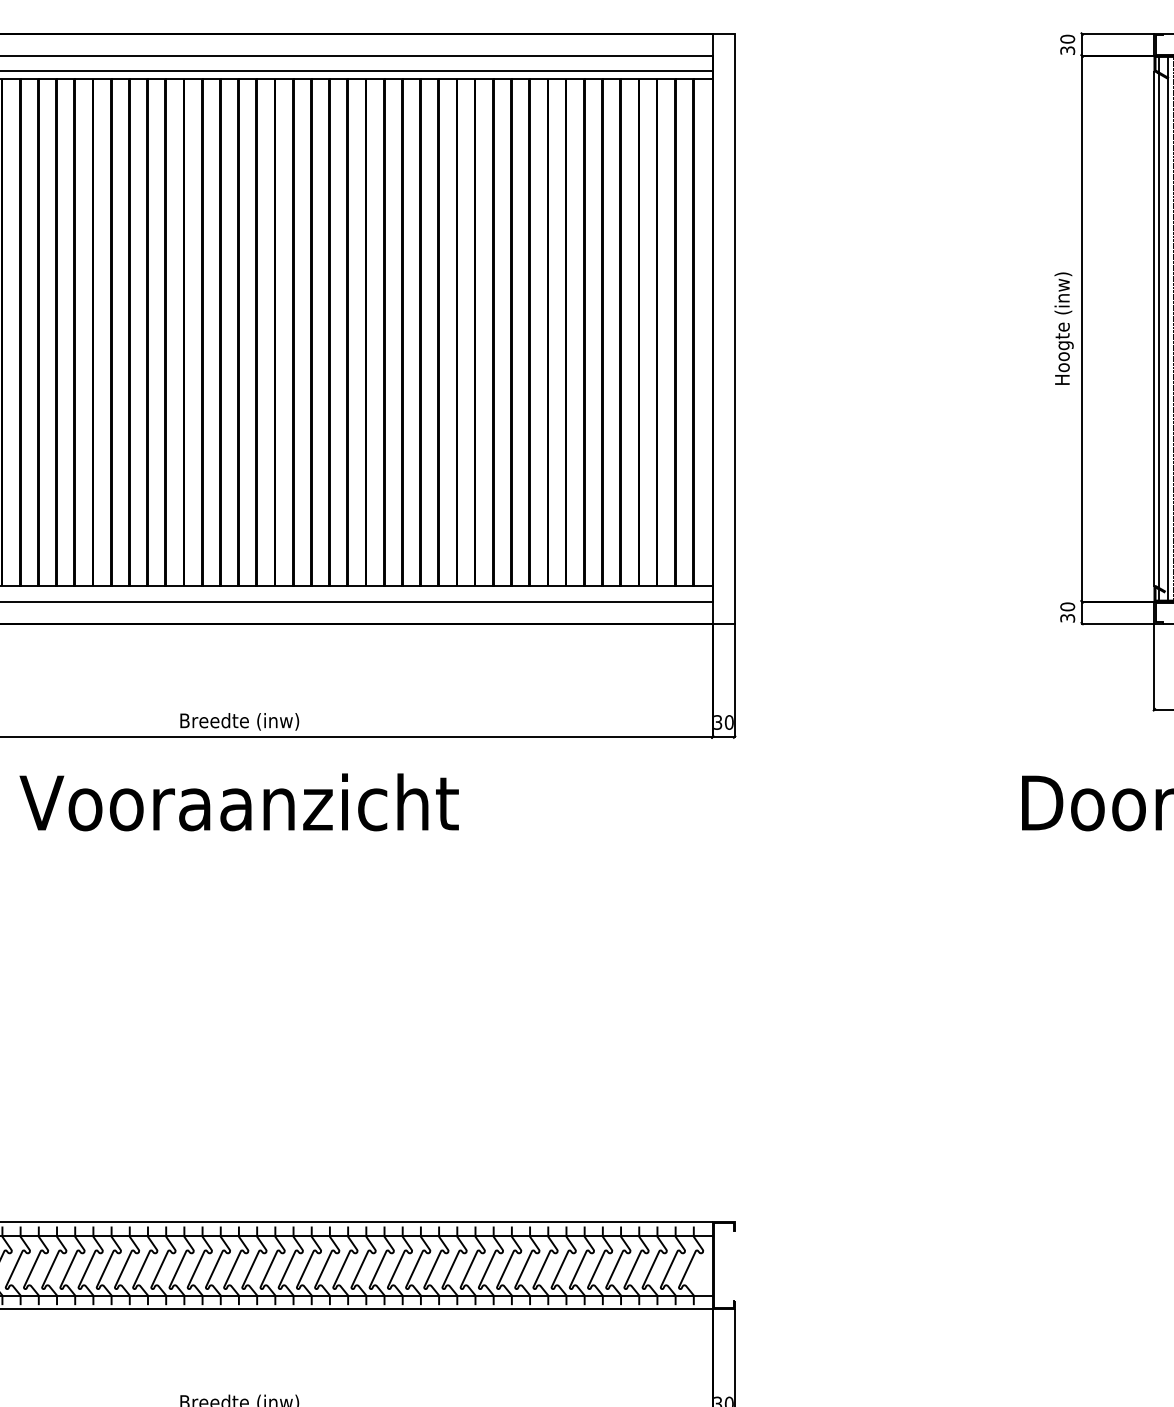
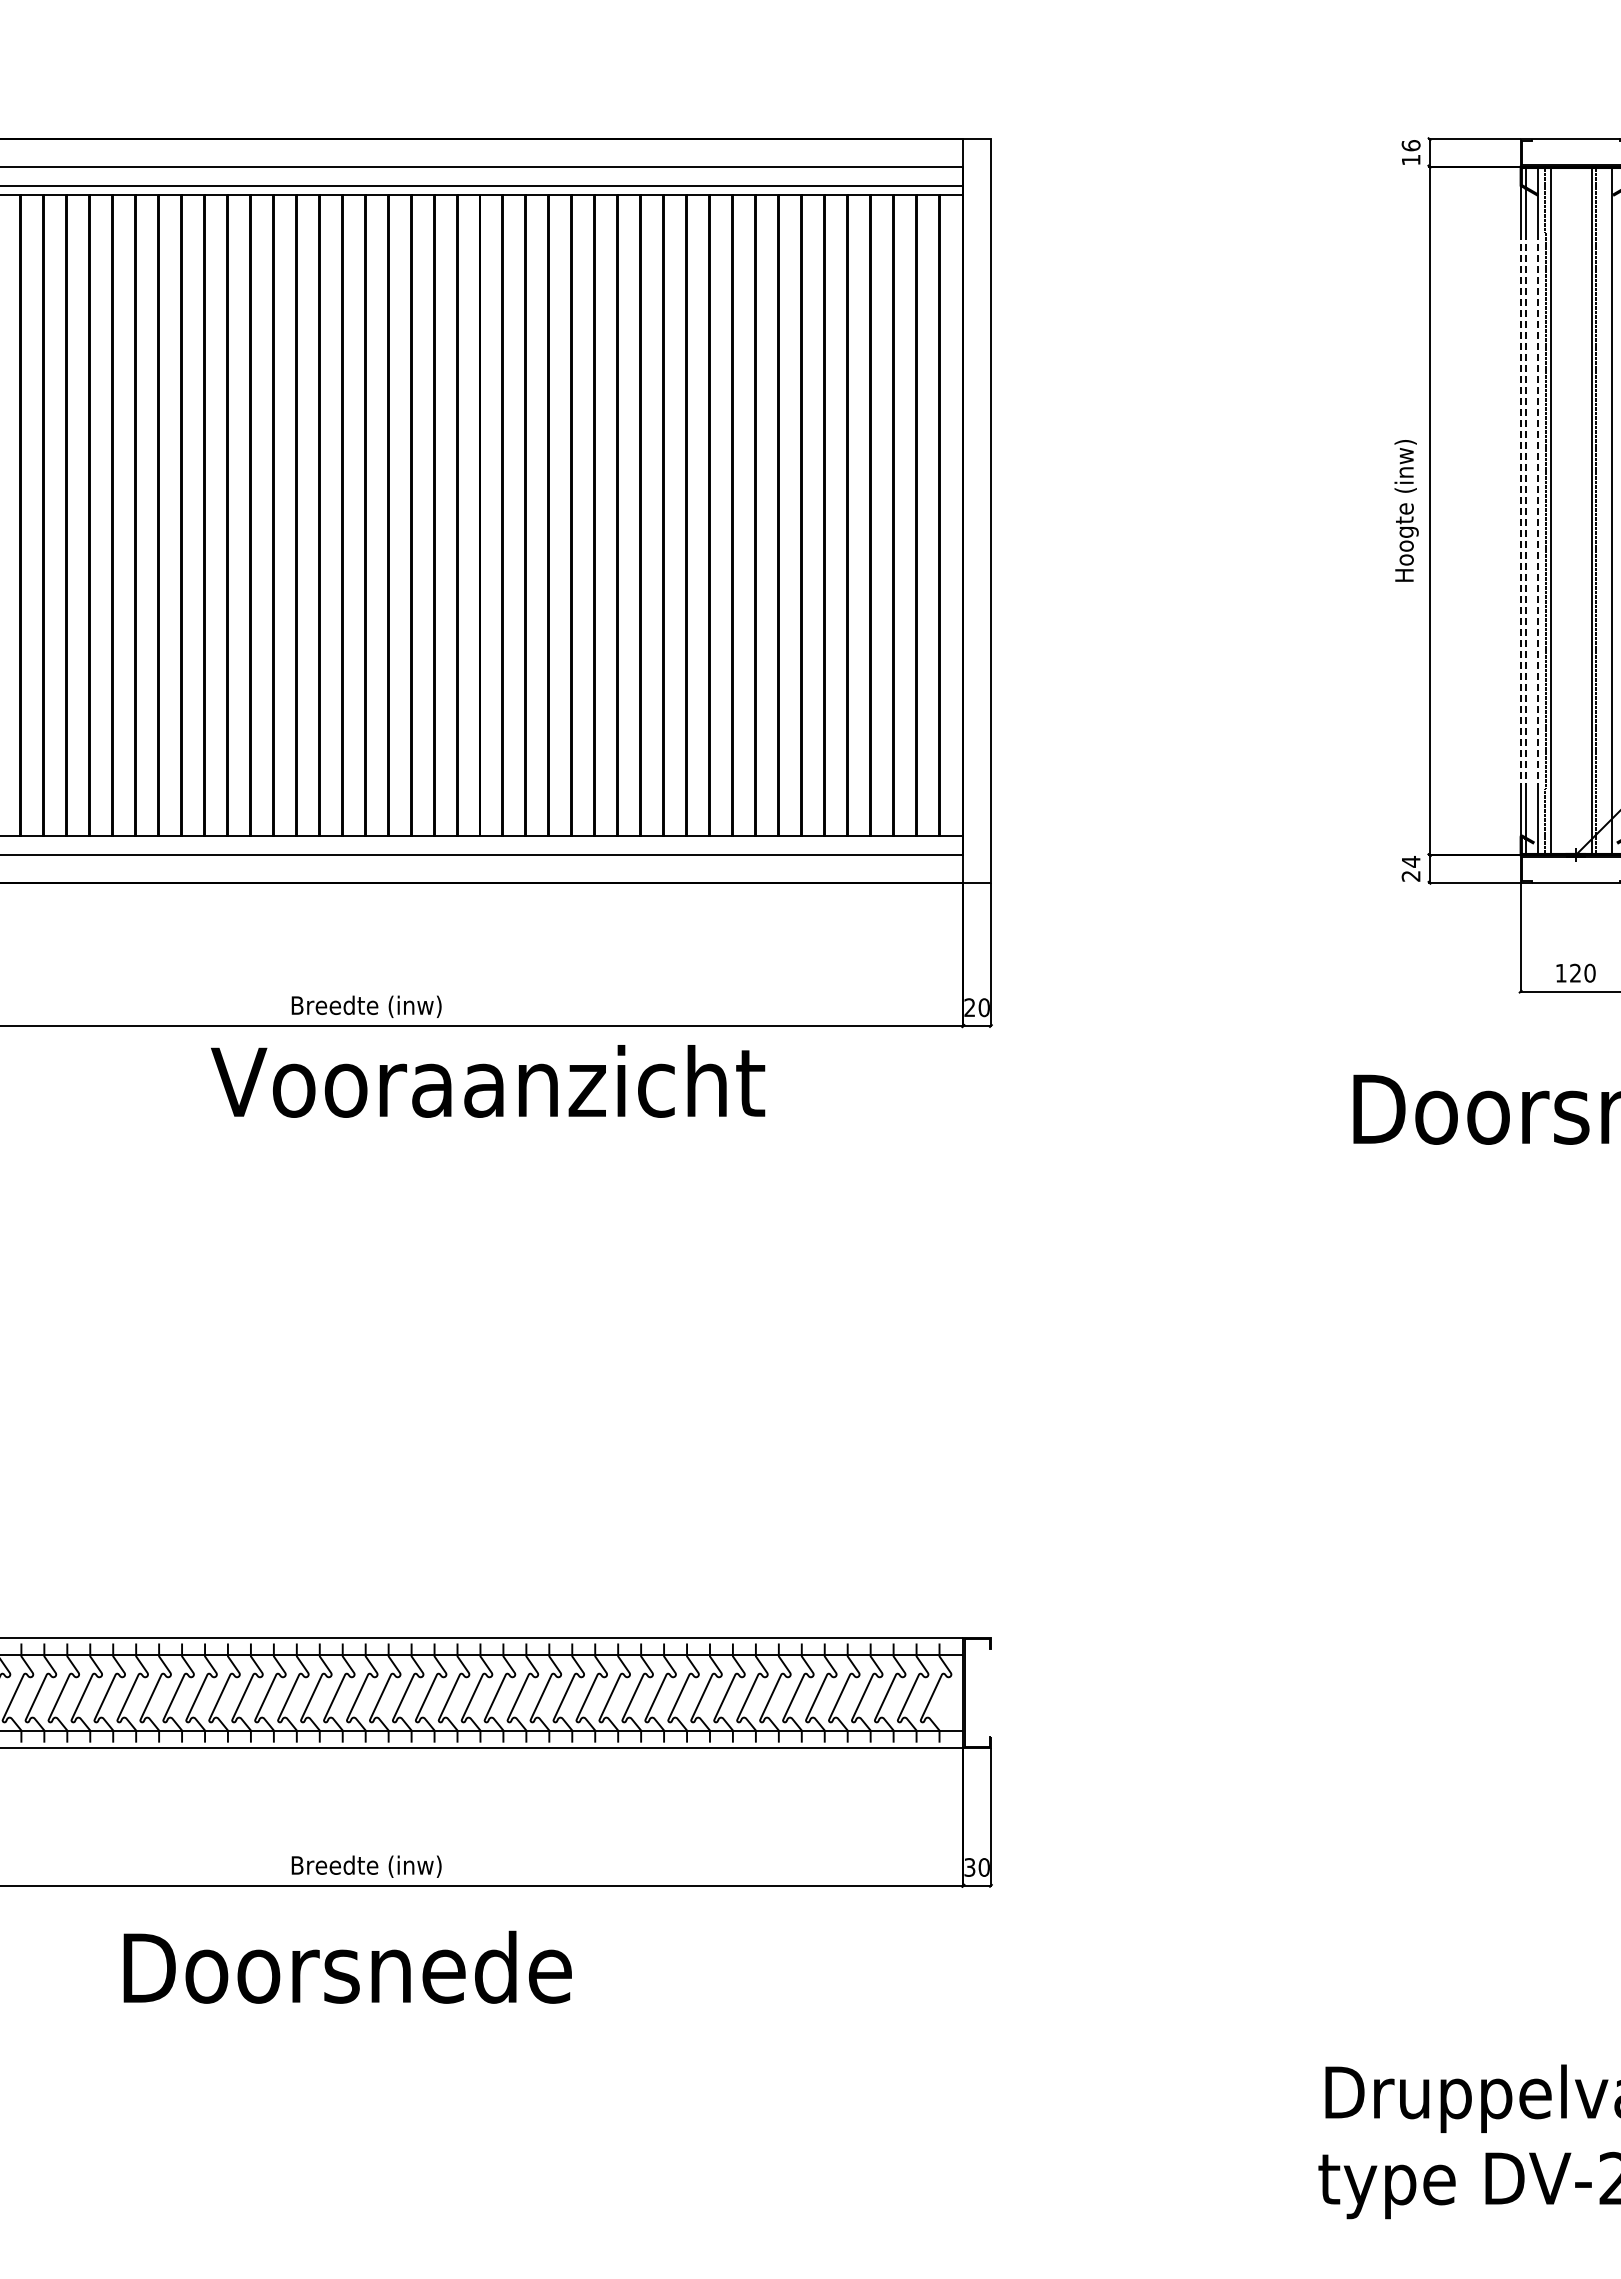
text: (1067, 44) -> (1410, 152), 30 -> 16
line: (1154, 329) -> (1520, 511), solid -> dashed
line: (1159, 329) -> (1526, 511), solid -> dashed
line: (1168, 329) -> (1538, 511), solid -> dashed
text: (1067, 612) -> (1410, 868), 30 -> 24
text: (717, 722) -> (969, 1007), 30 -> 20
text: (239, 802) -> (488, 1081), moved

